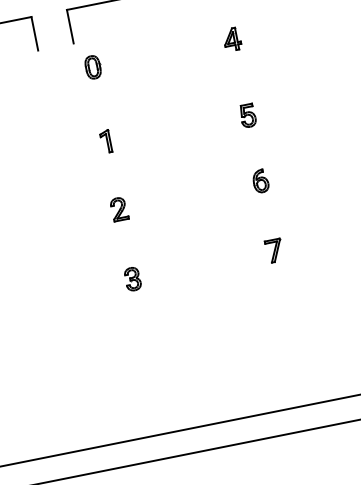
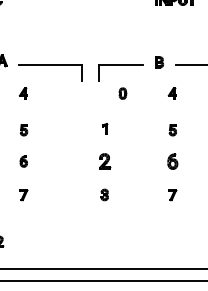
part: (92, 67) -> (122, 93), moved
part: (260, 181) -> (172, 161), size x1.4
part: (118, 209) -> (104, 161), size x1.4

